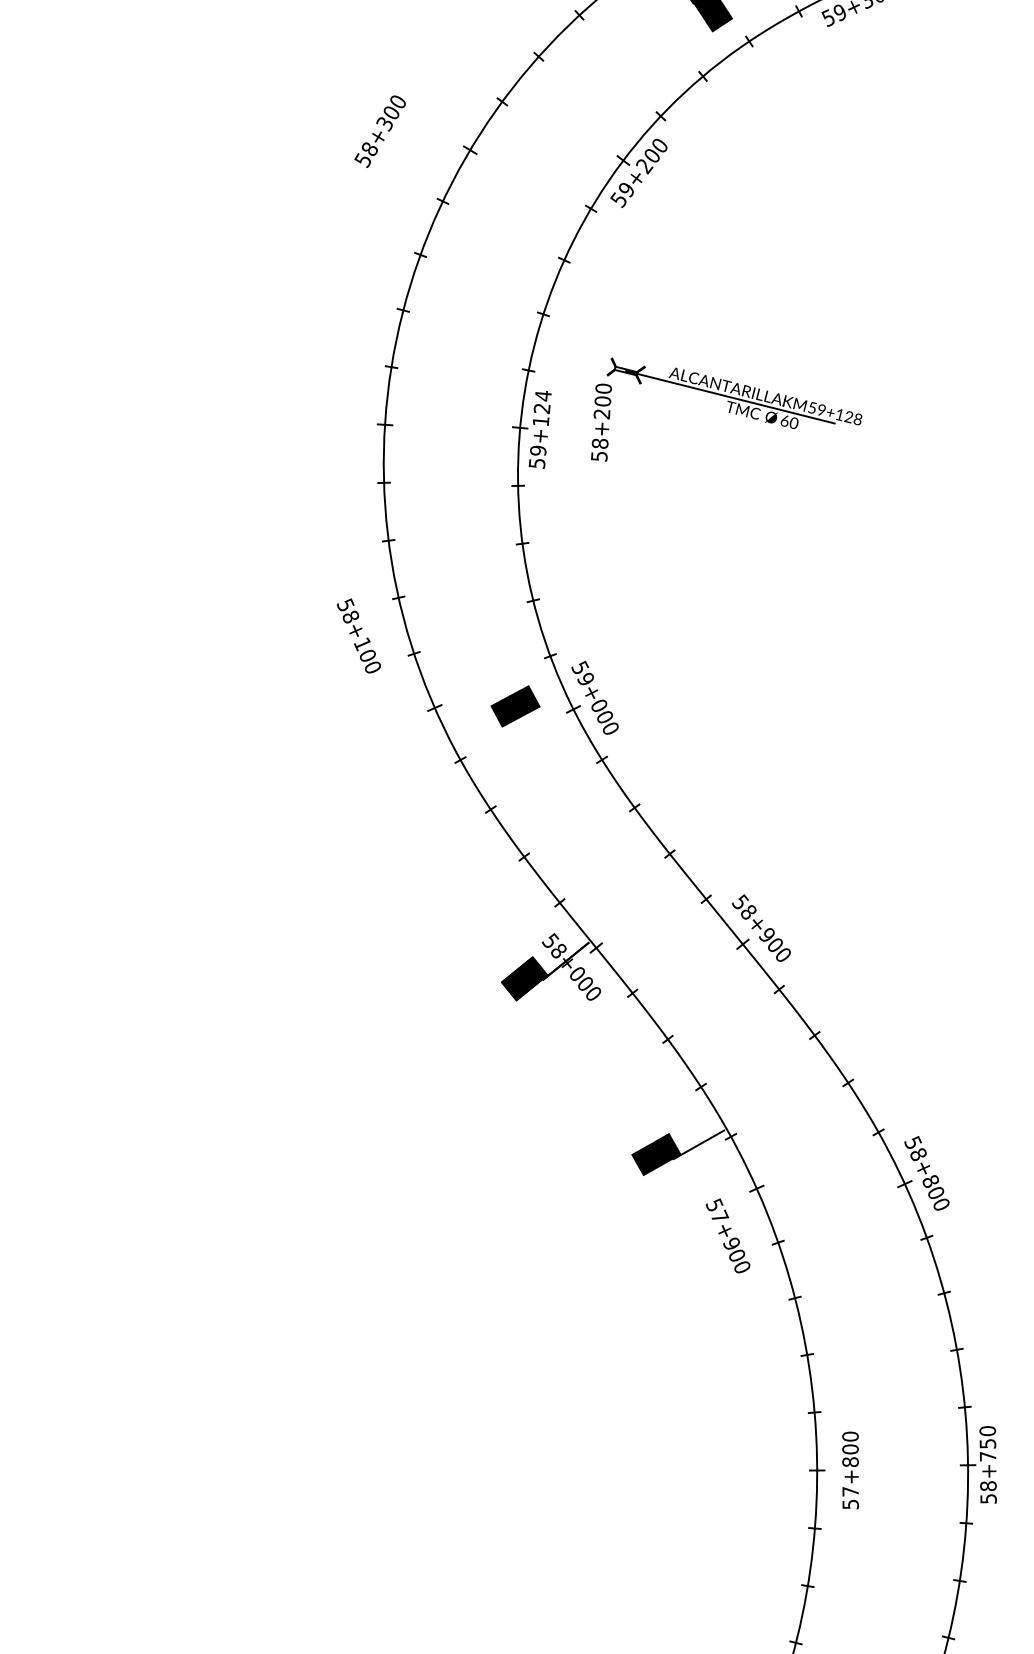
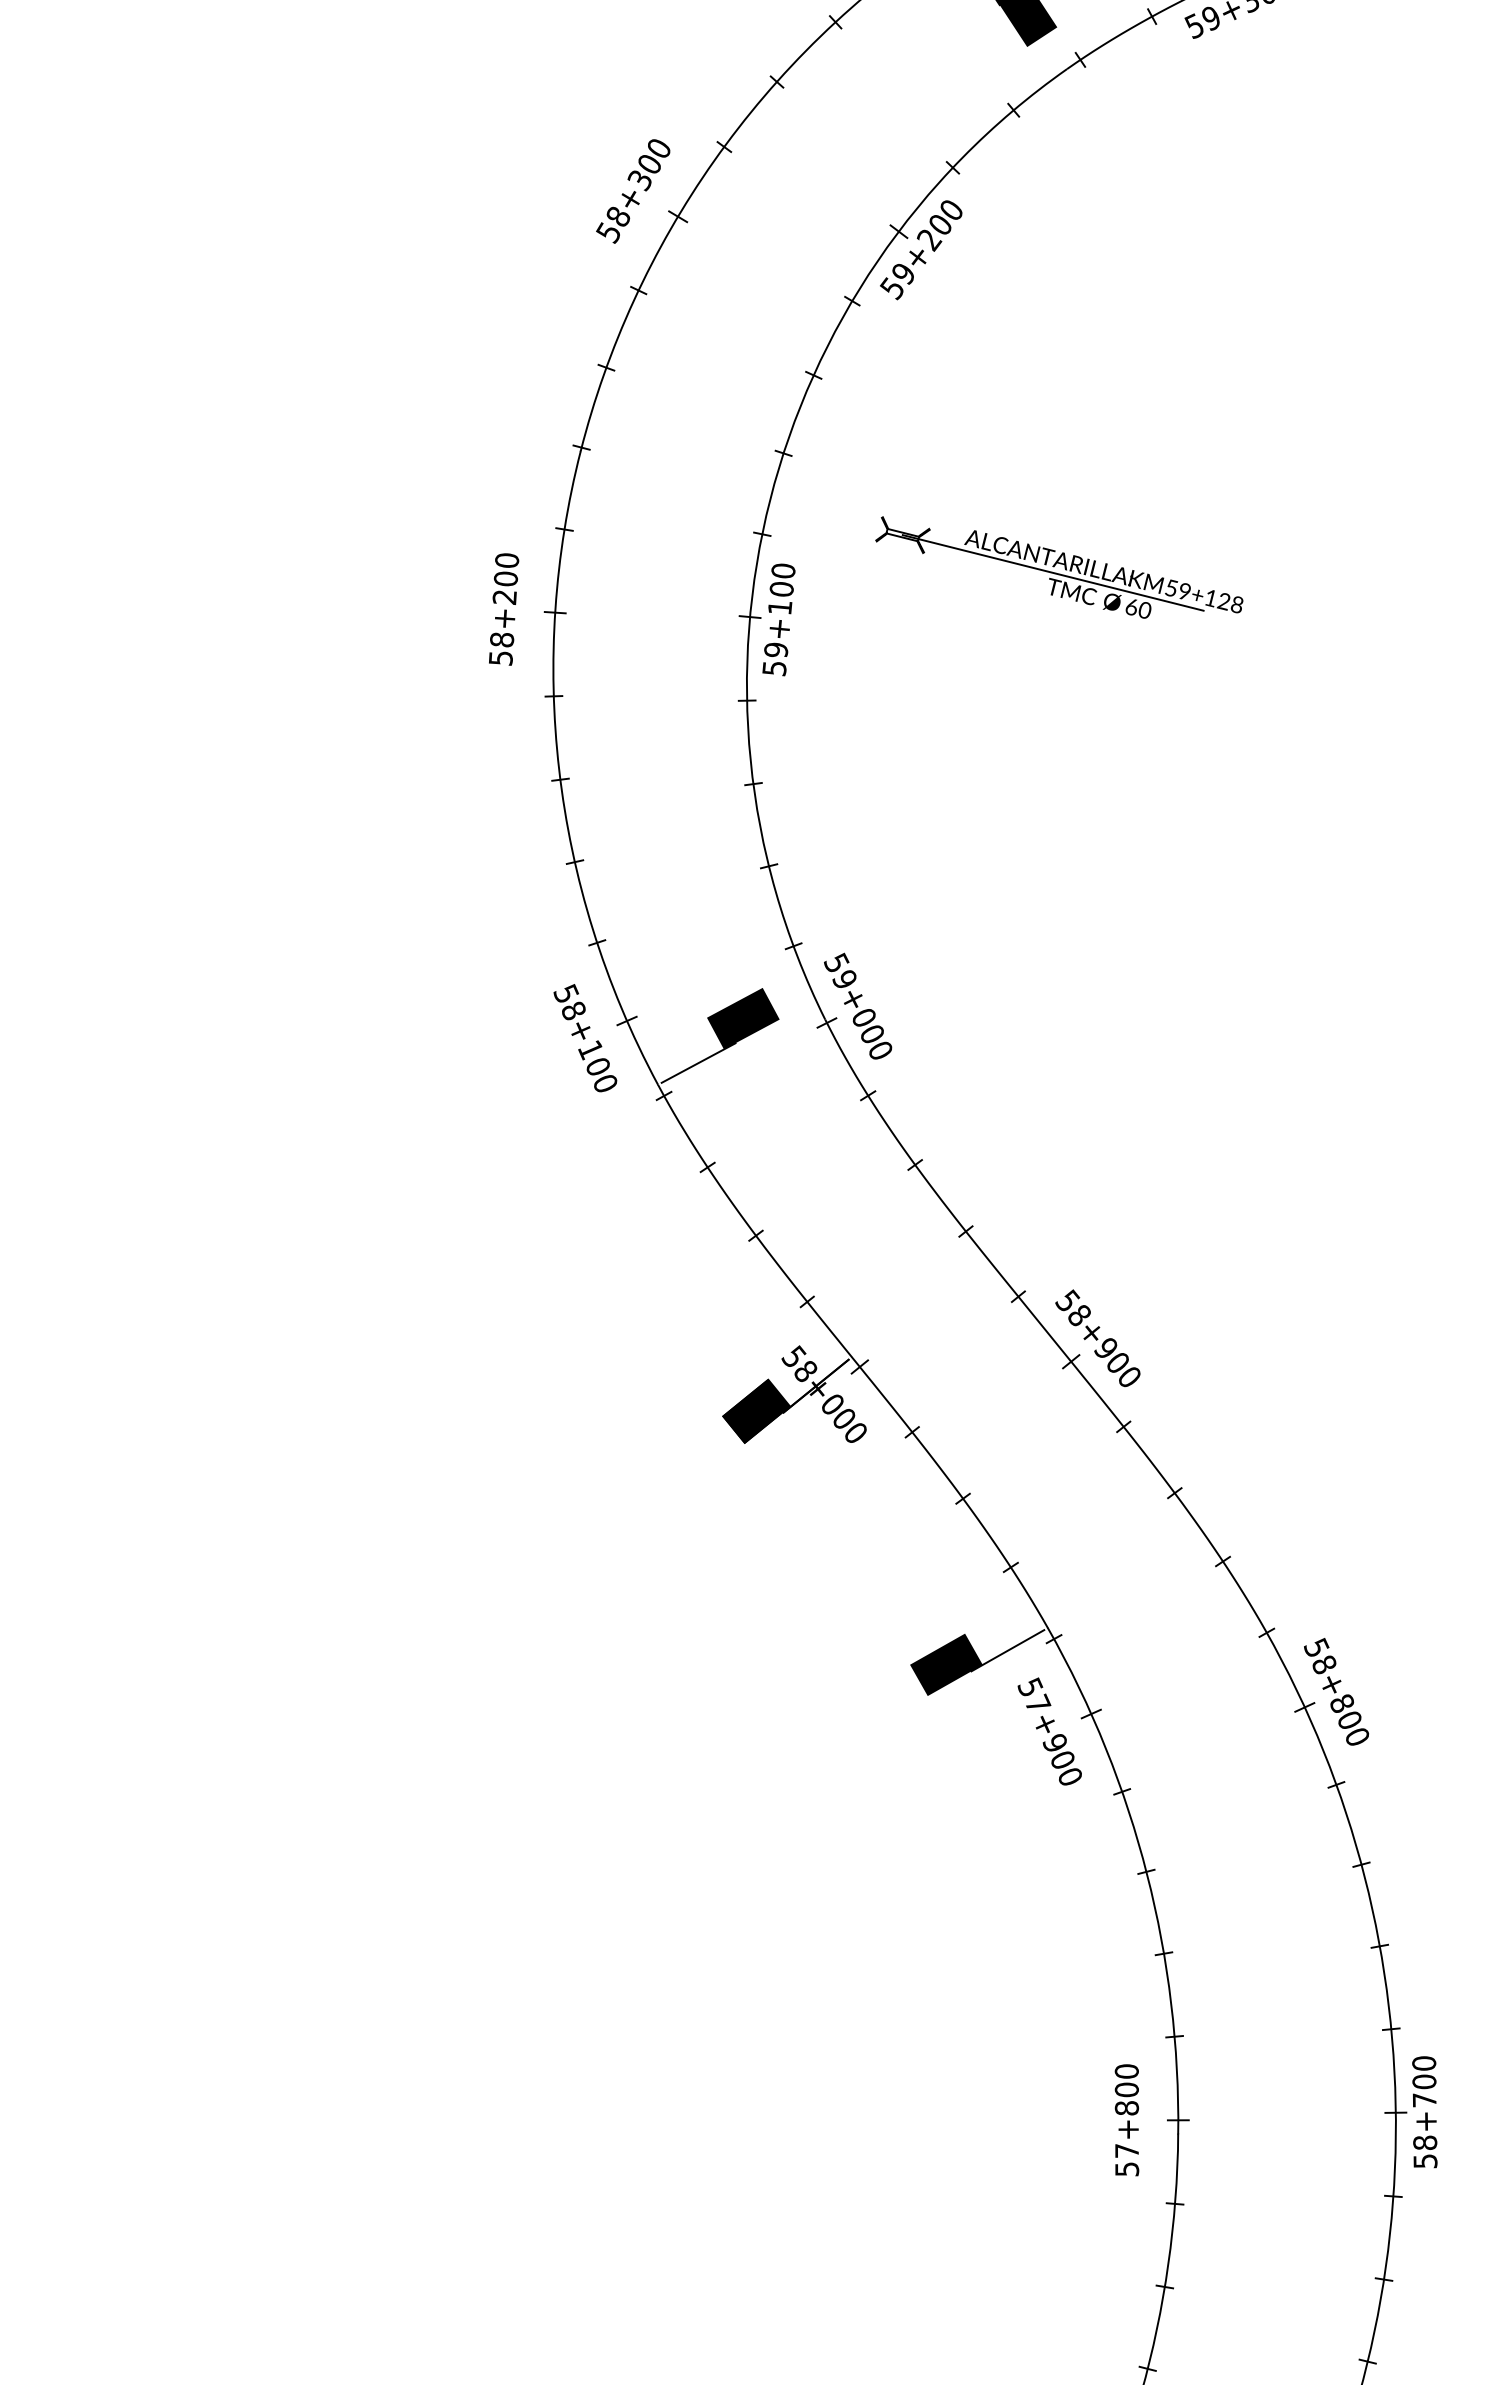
text: (379, 131) -> (632, 191), moved
text: (542, 402) -> (782, 580), 59+124 -> 59+100
text: (601, 422) -> (503, 609), moved
text: (358, 635) -> (584, 1037), moved
line: (484, 736) -> (698, 1062), added
text: (727, 1235) -> (1048, 1731), moved
text: (987, 1443) -> (1423, 2081), 58+750 -> 58+700
text: (850, 1470) -> (1126, 2120), moved

